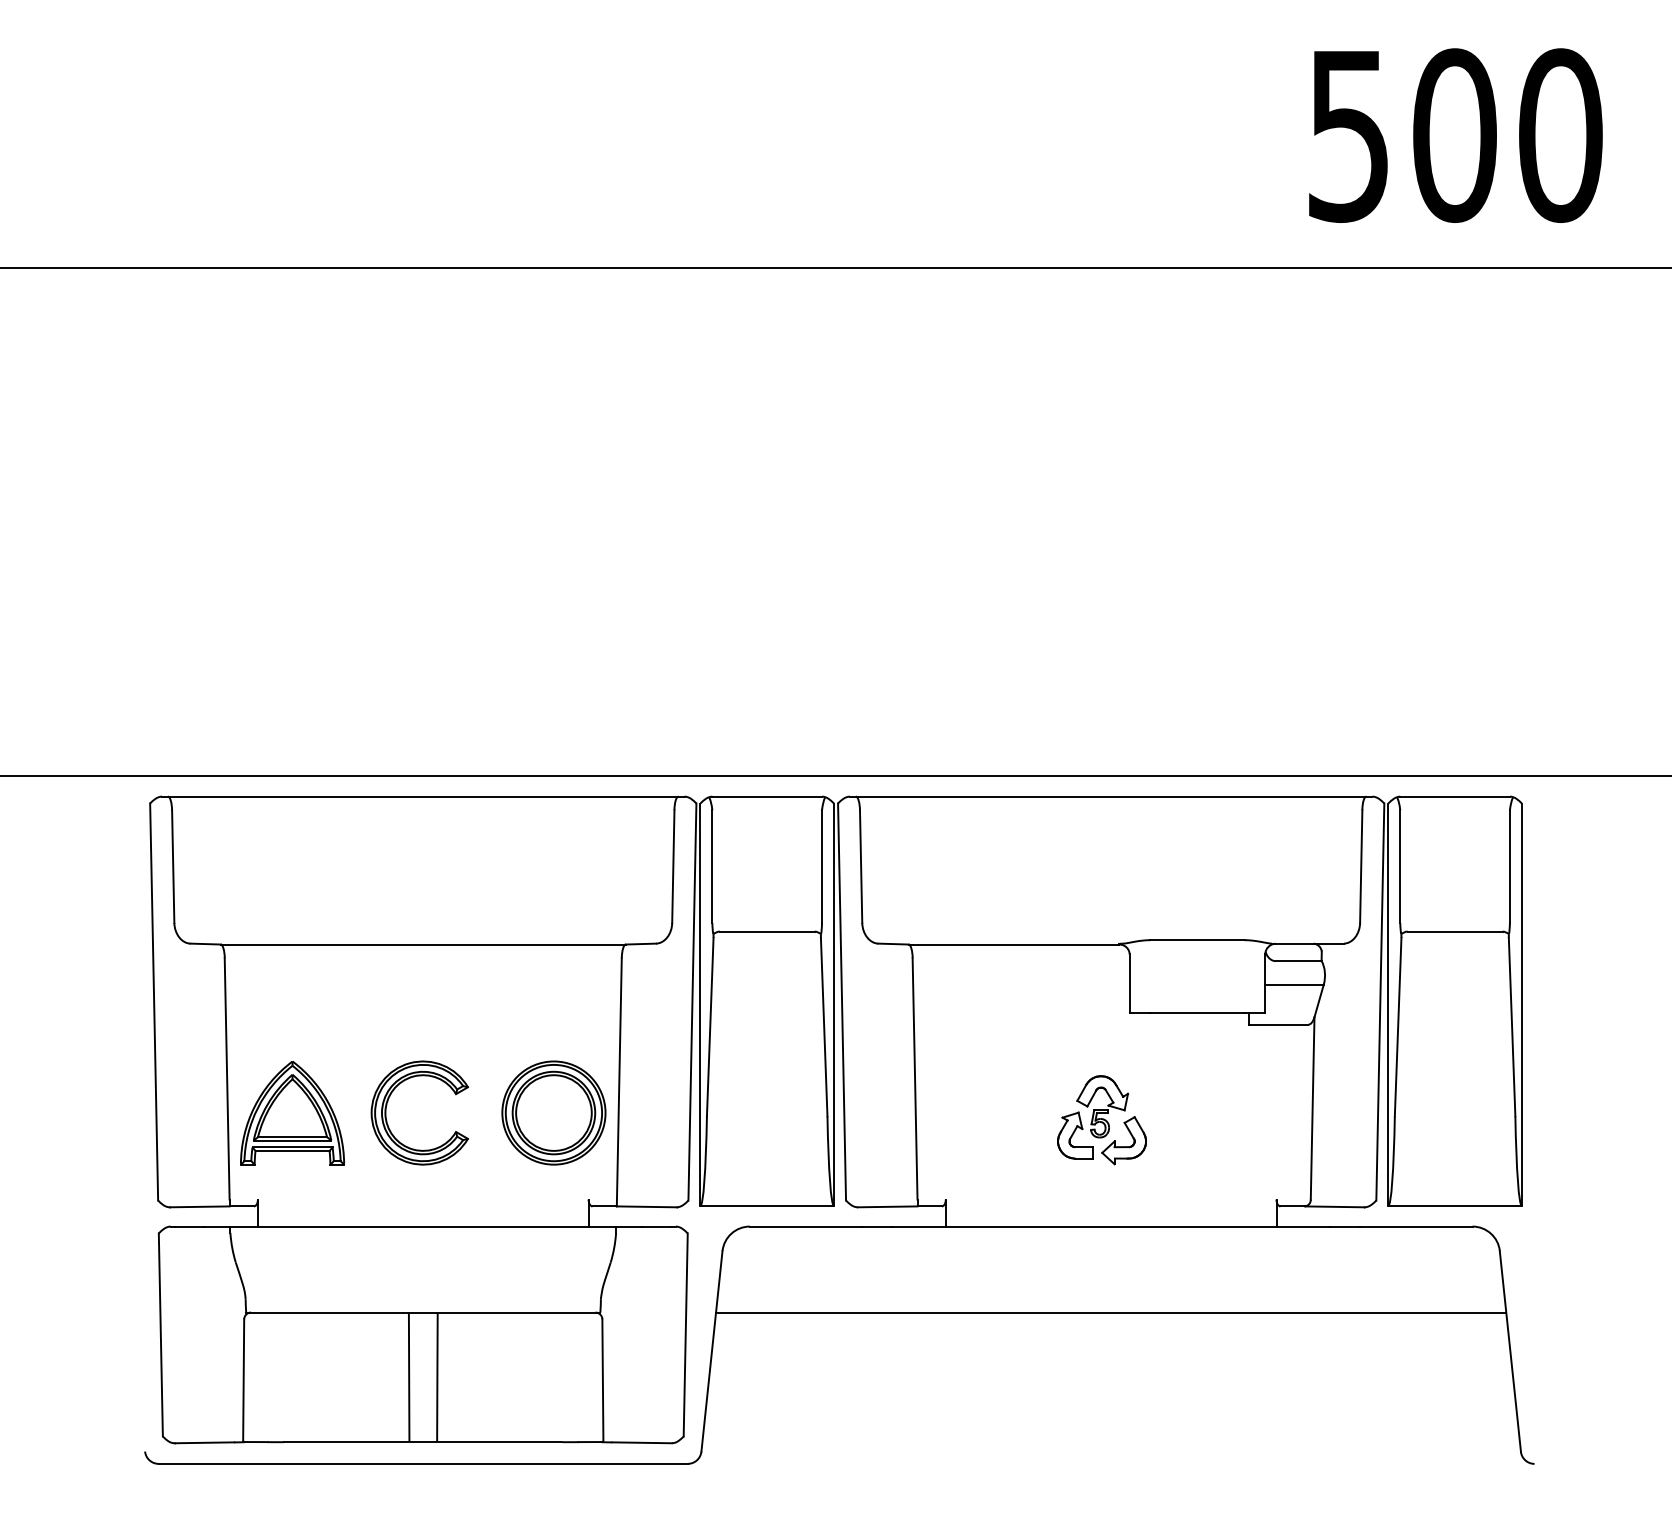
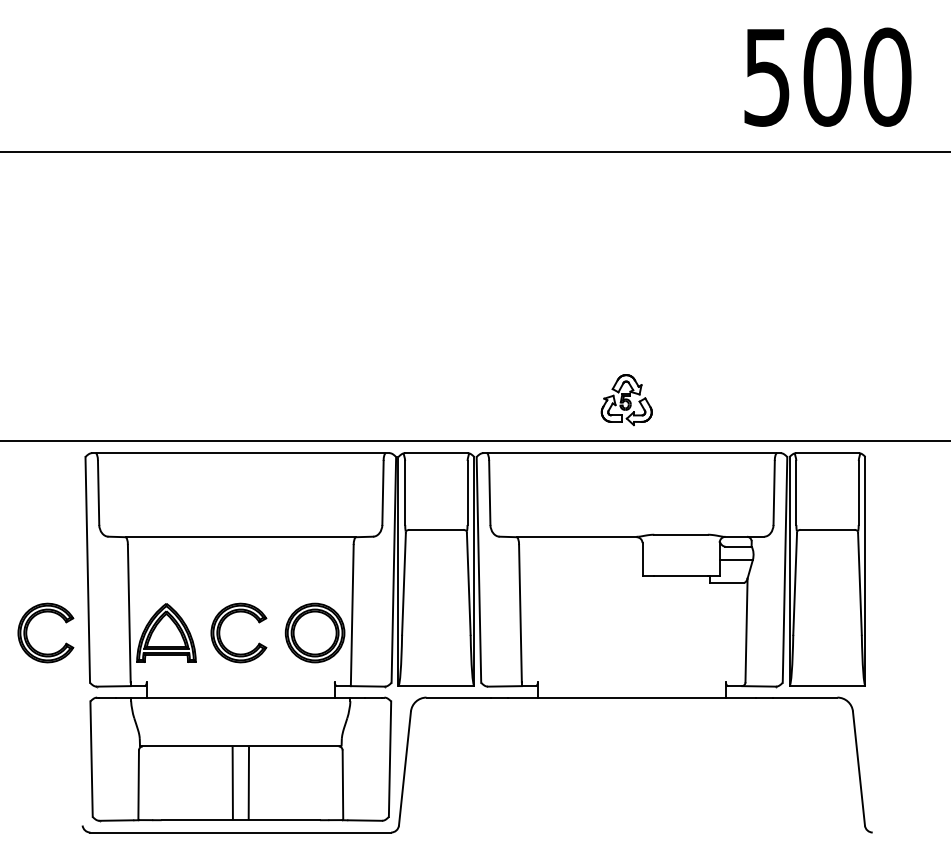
part: (51, 1098) -> (29, 624), added
part: (1101, 1120) -> (626, 400), moved
line: (1110, 1312) -> (631, 746), removed

